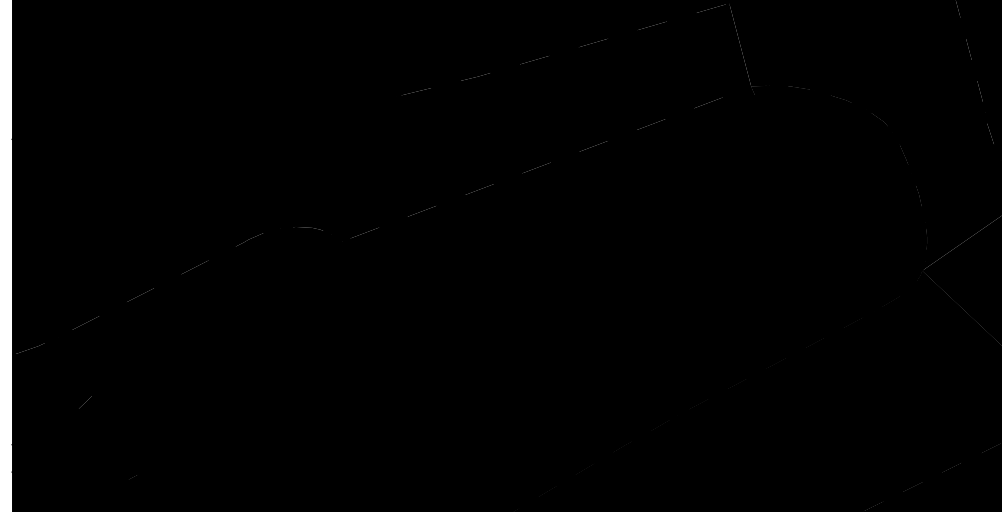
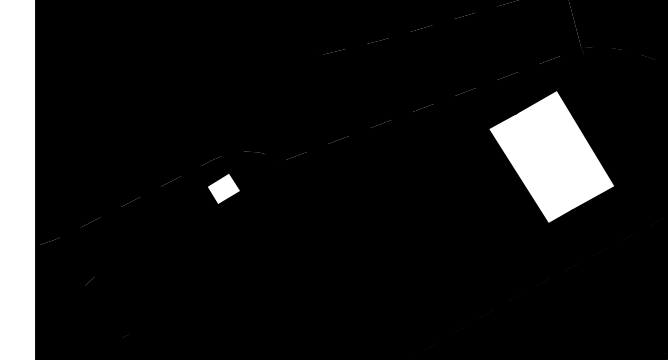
fill: (710, 234) -> (551, 157), removed
fill: (266, 277) -> (223, 188), removed

